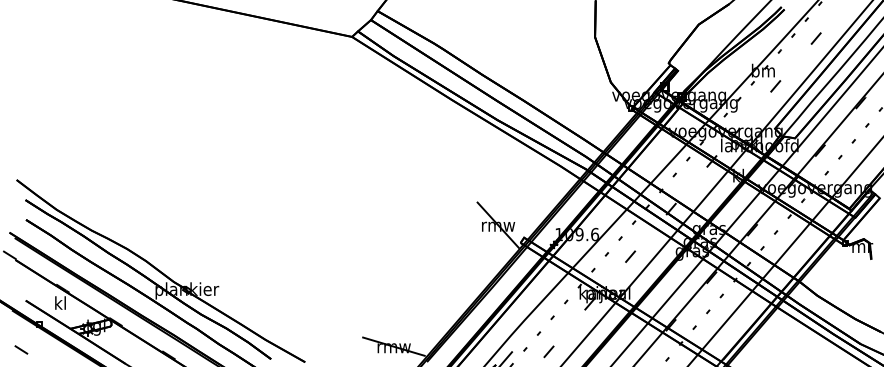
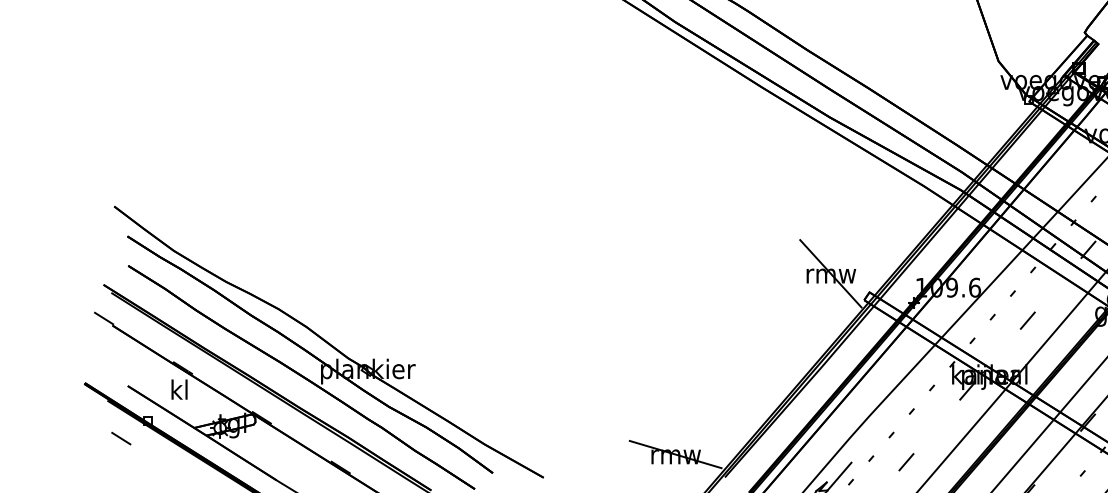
line: (21, 349) -> (121, 437), moved

